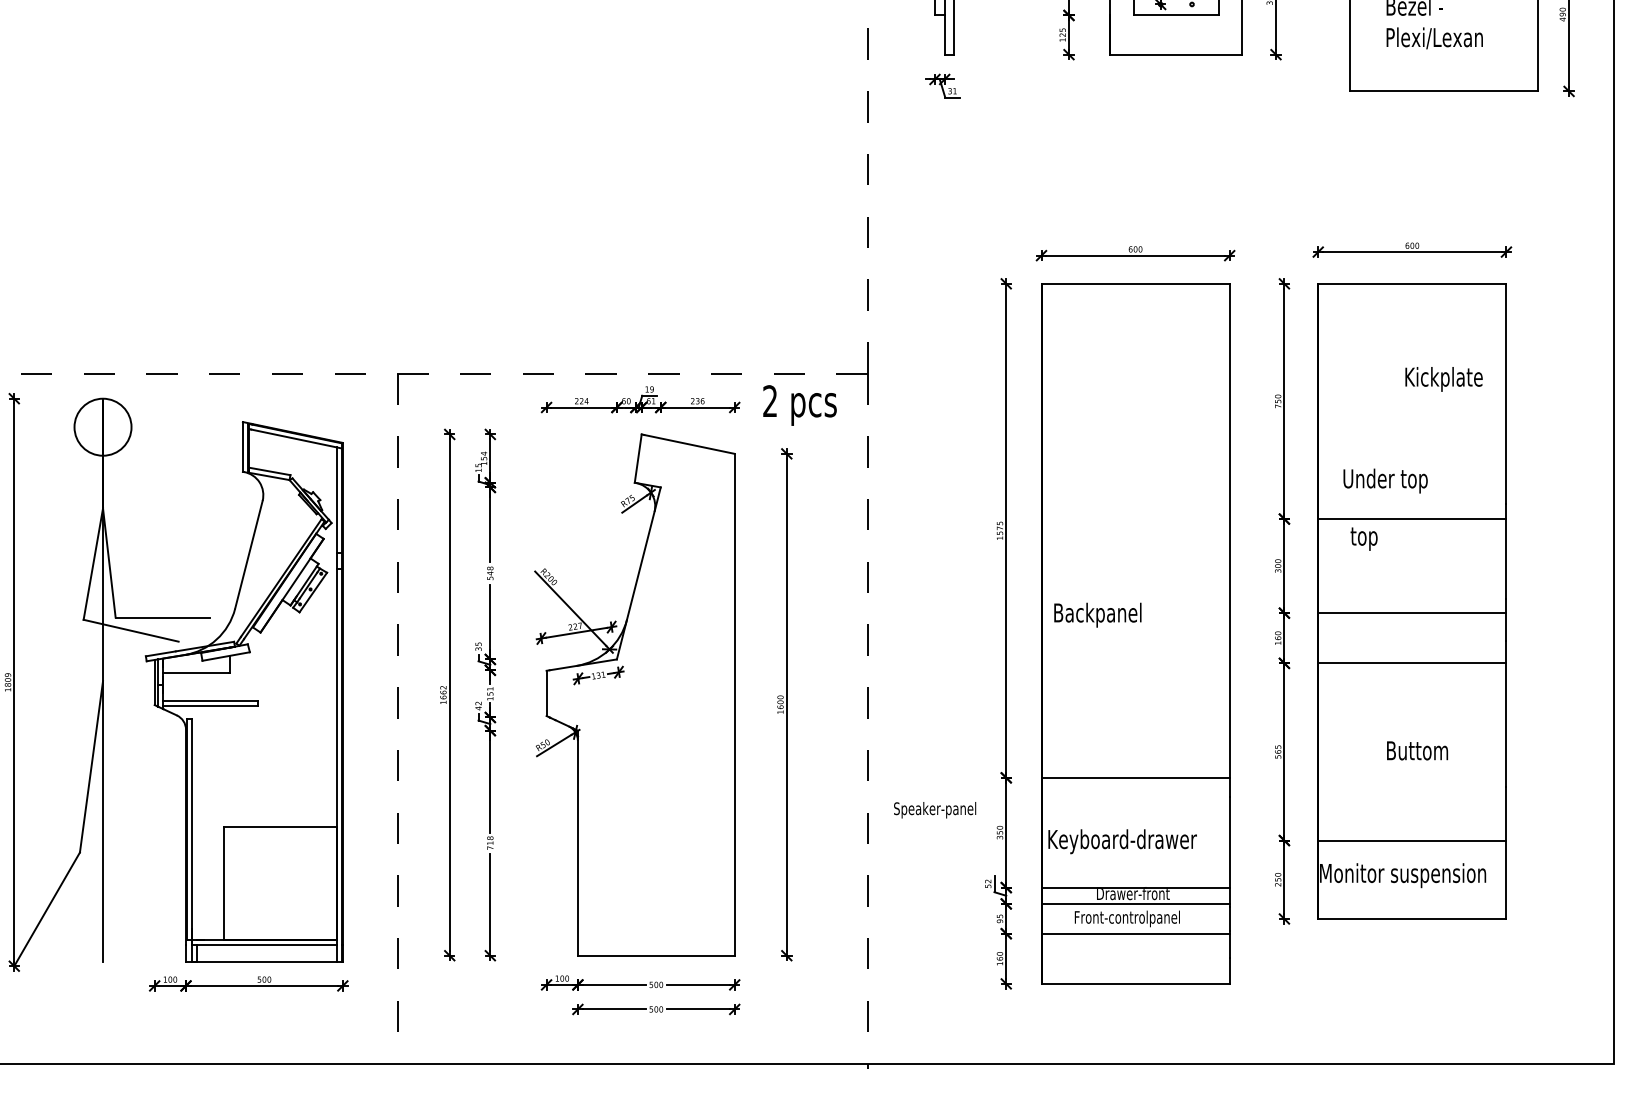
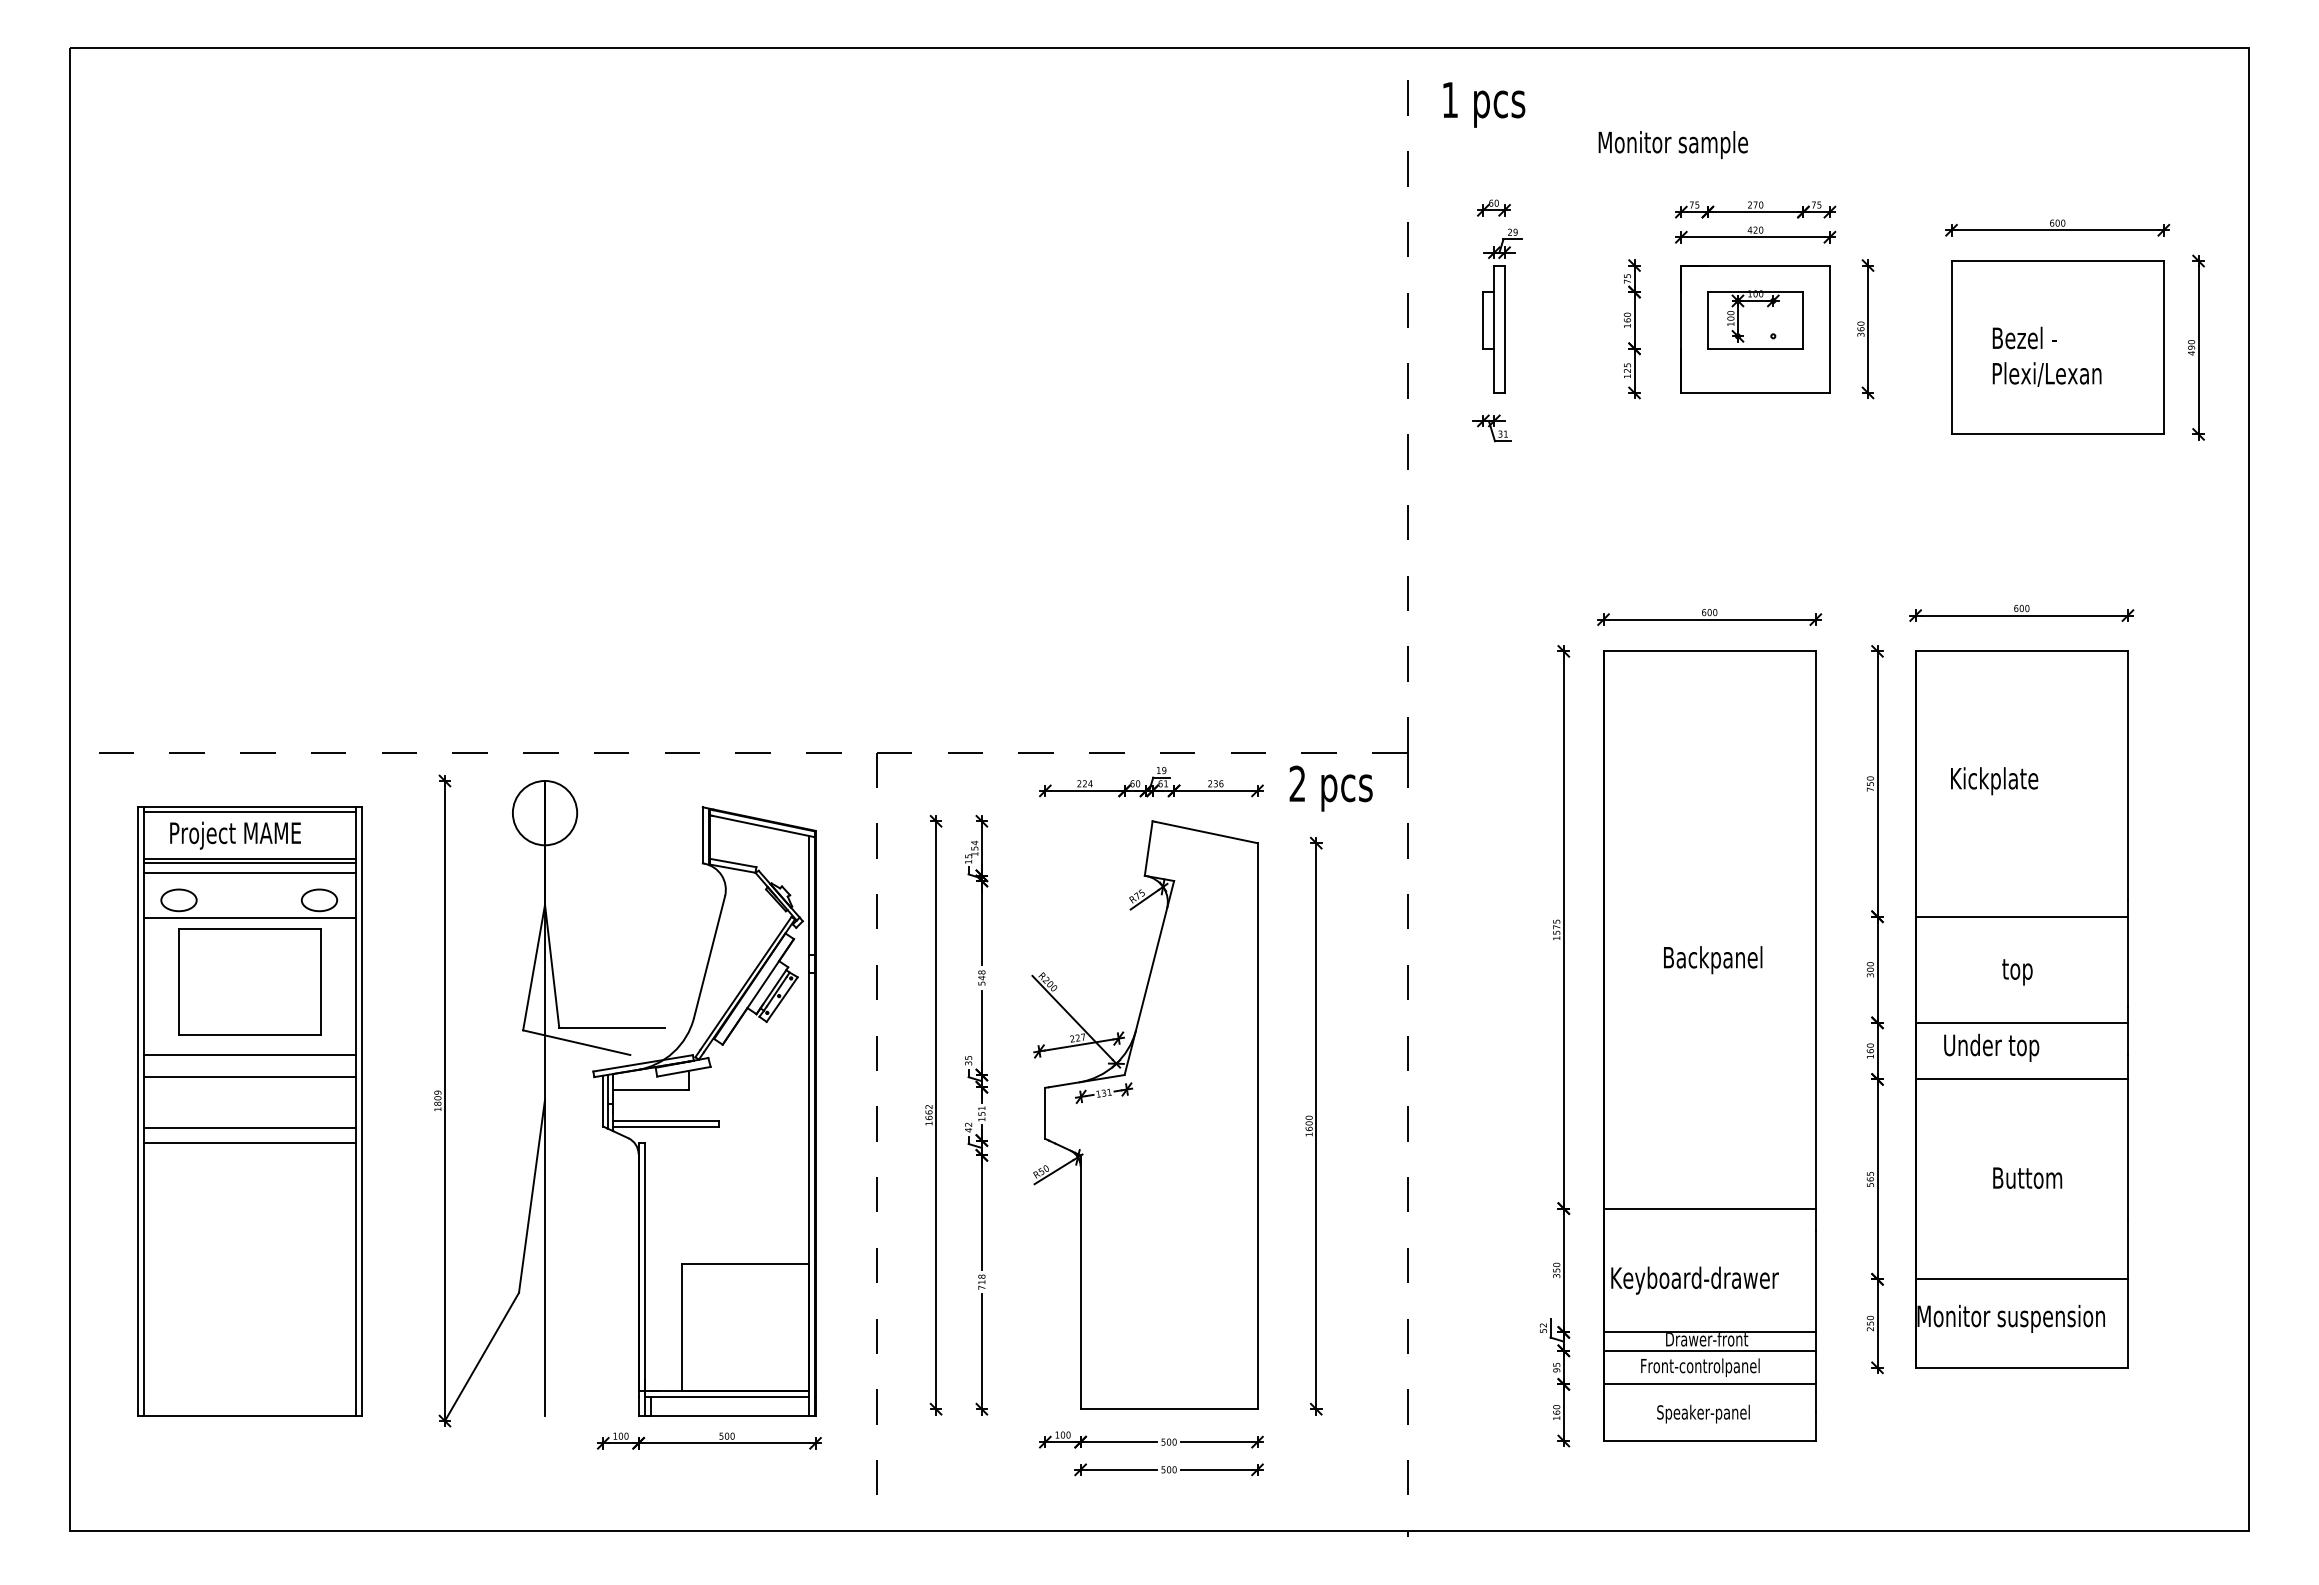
text: (1443, 379) -> (1994, 781), moved
text: (1385, 480) -> (1991, 1047), moved
text: (1364, 539) -> (2017, 972), moved
text: (1098, 615) -> (1713, 960), moved
text: (935, 809) -> (1703, 1413), moved

